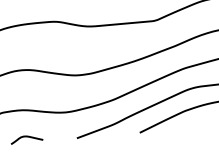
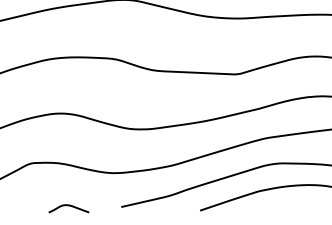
curve: (26, 137) -> (68, 206), moved

